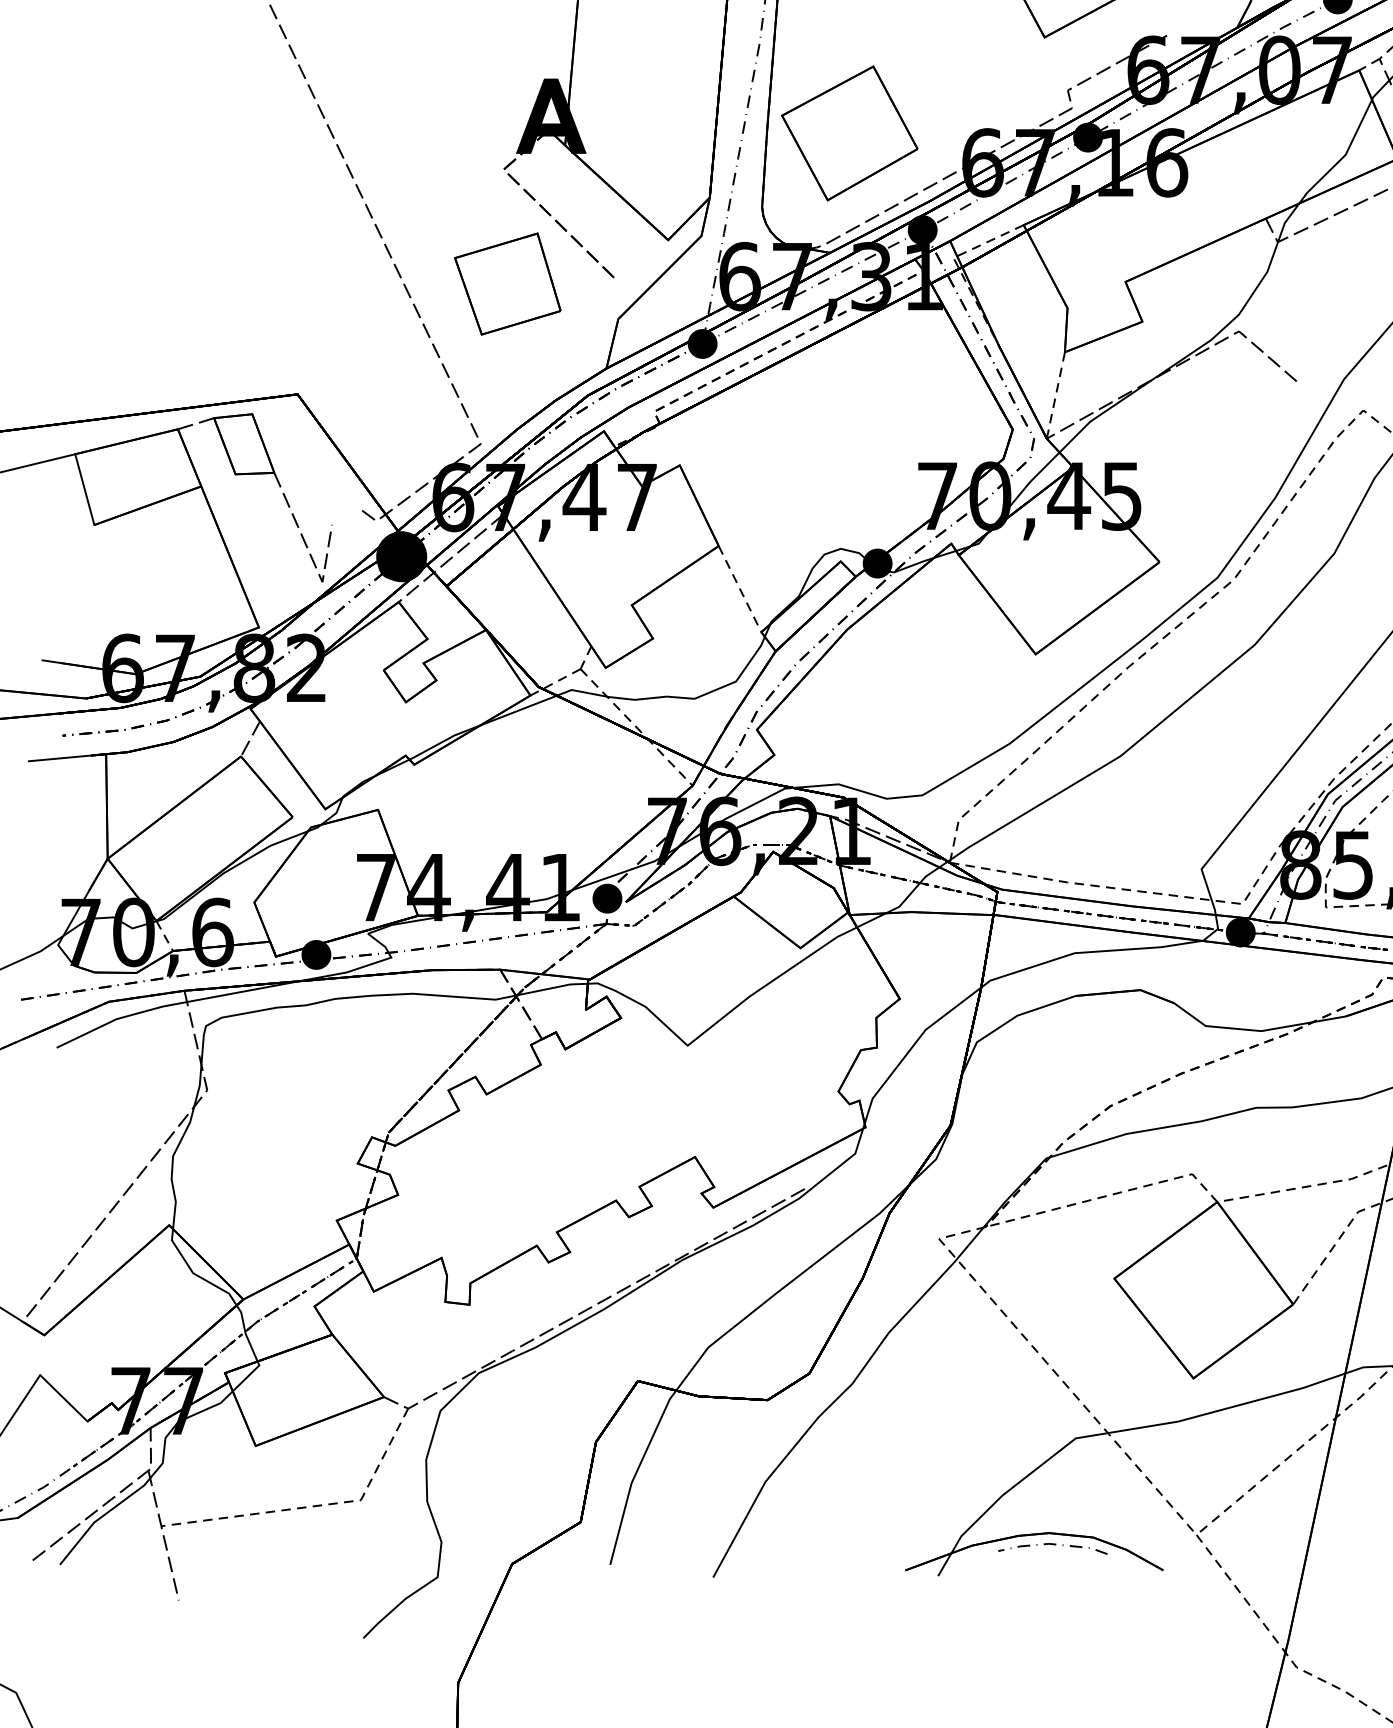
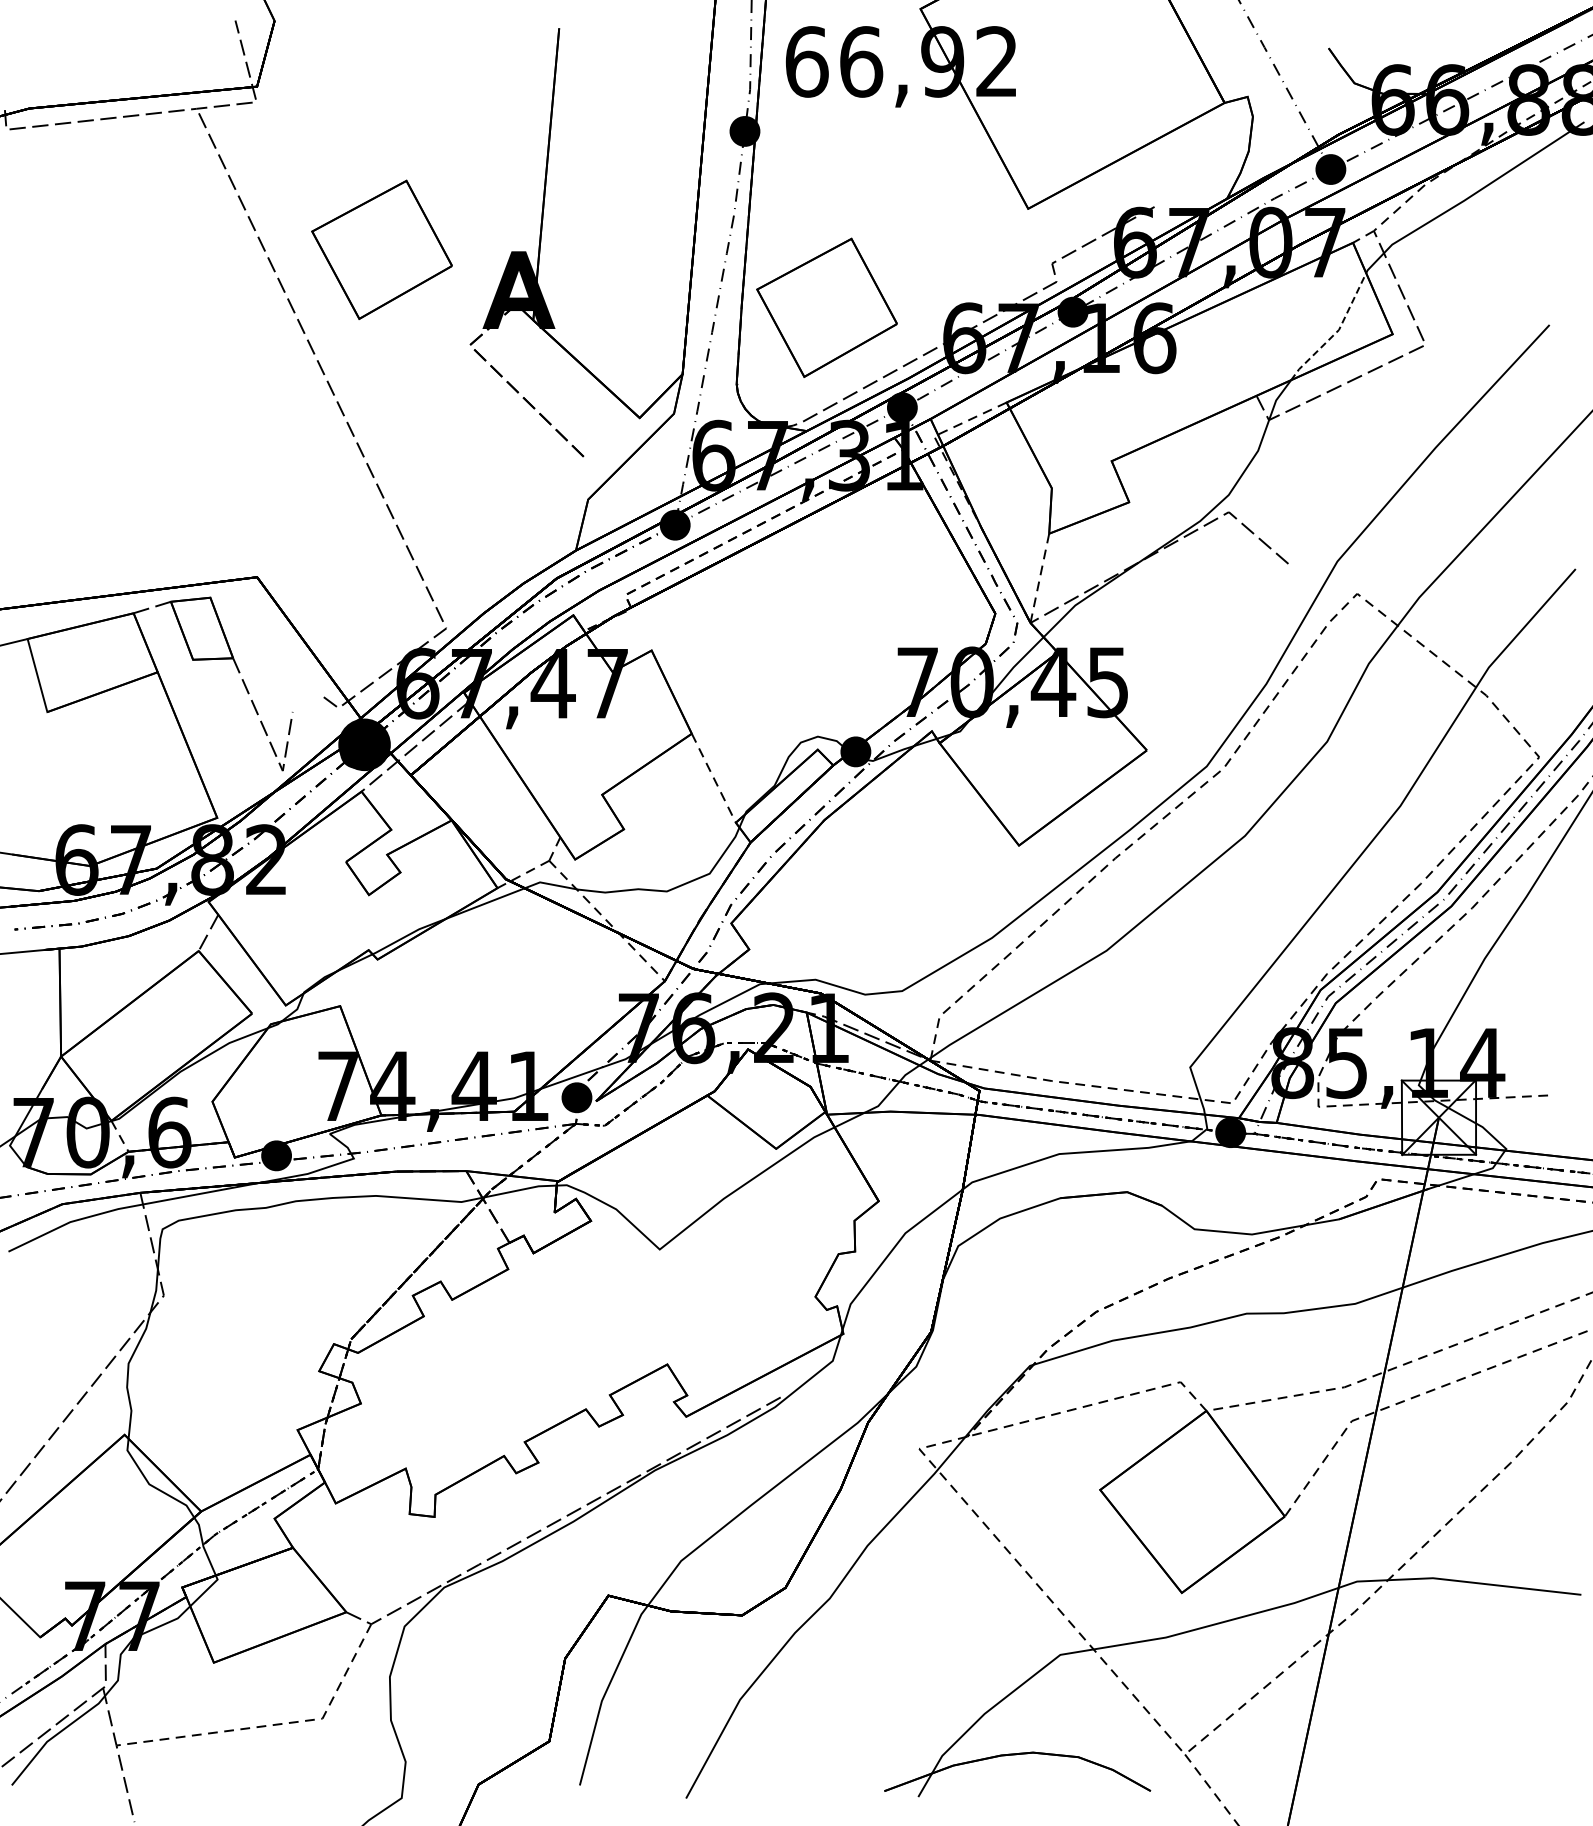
part: (418, 76) -> (381, 249), added
line: (1343, 157) -> (1336, 332), solid -> dashed
part: (507, 284) -> (473, 463), removed
curve: (1053, 1545) -> (1037, 1765), removed

